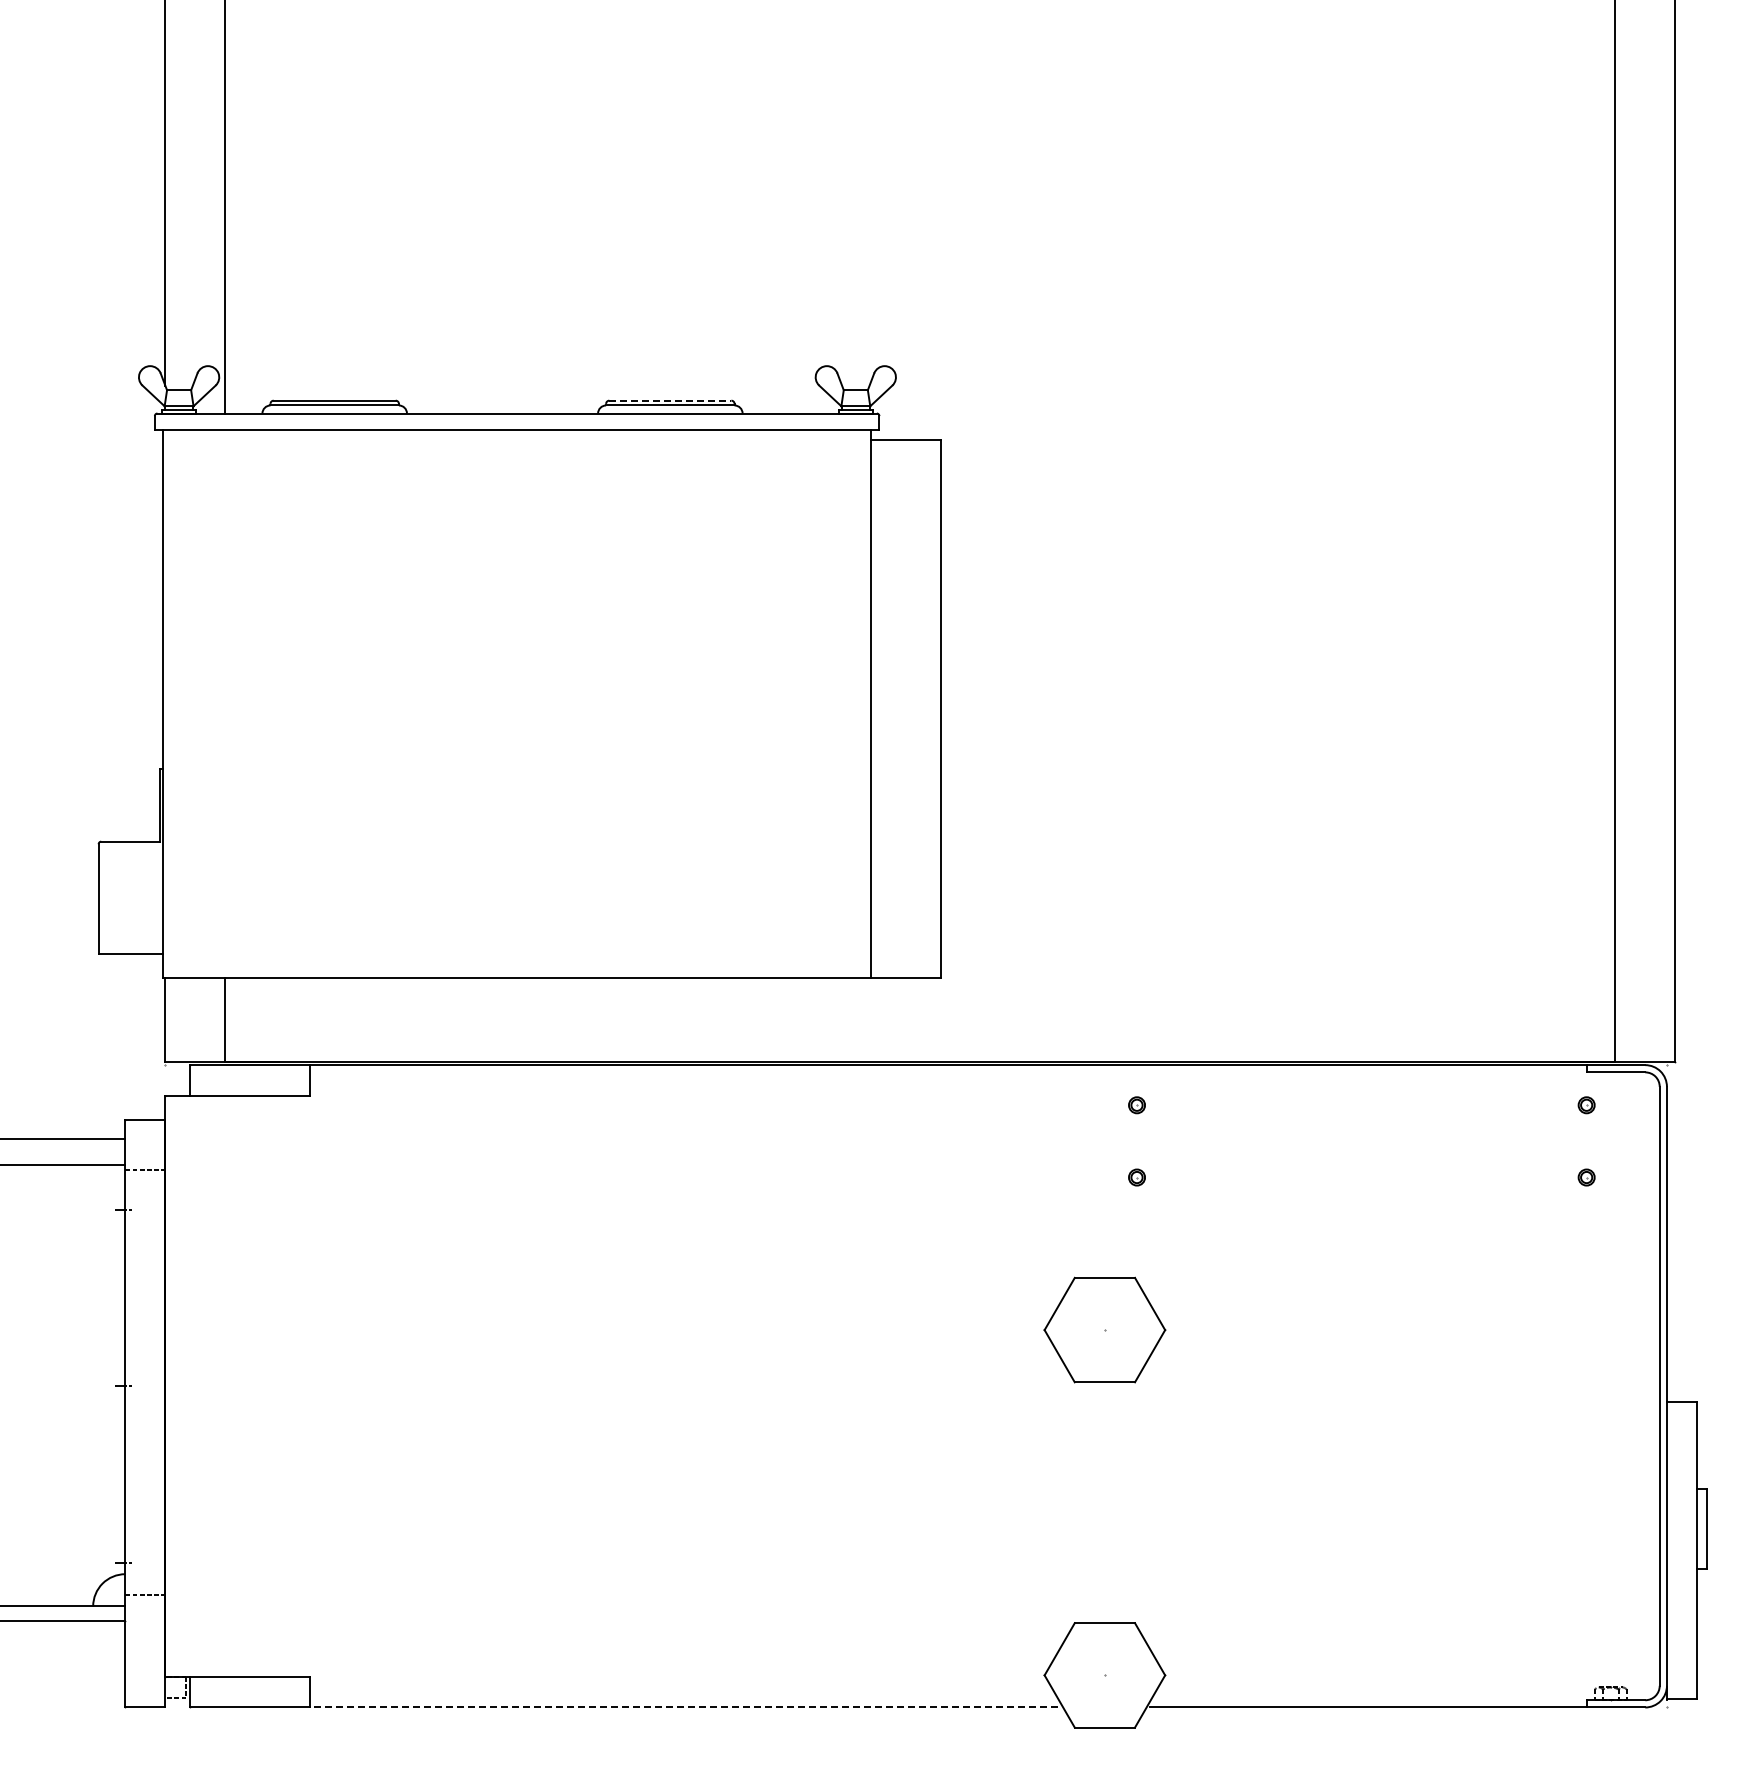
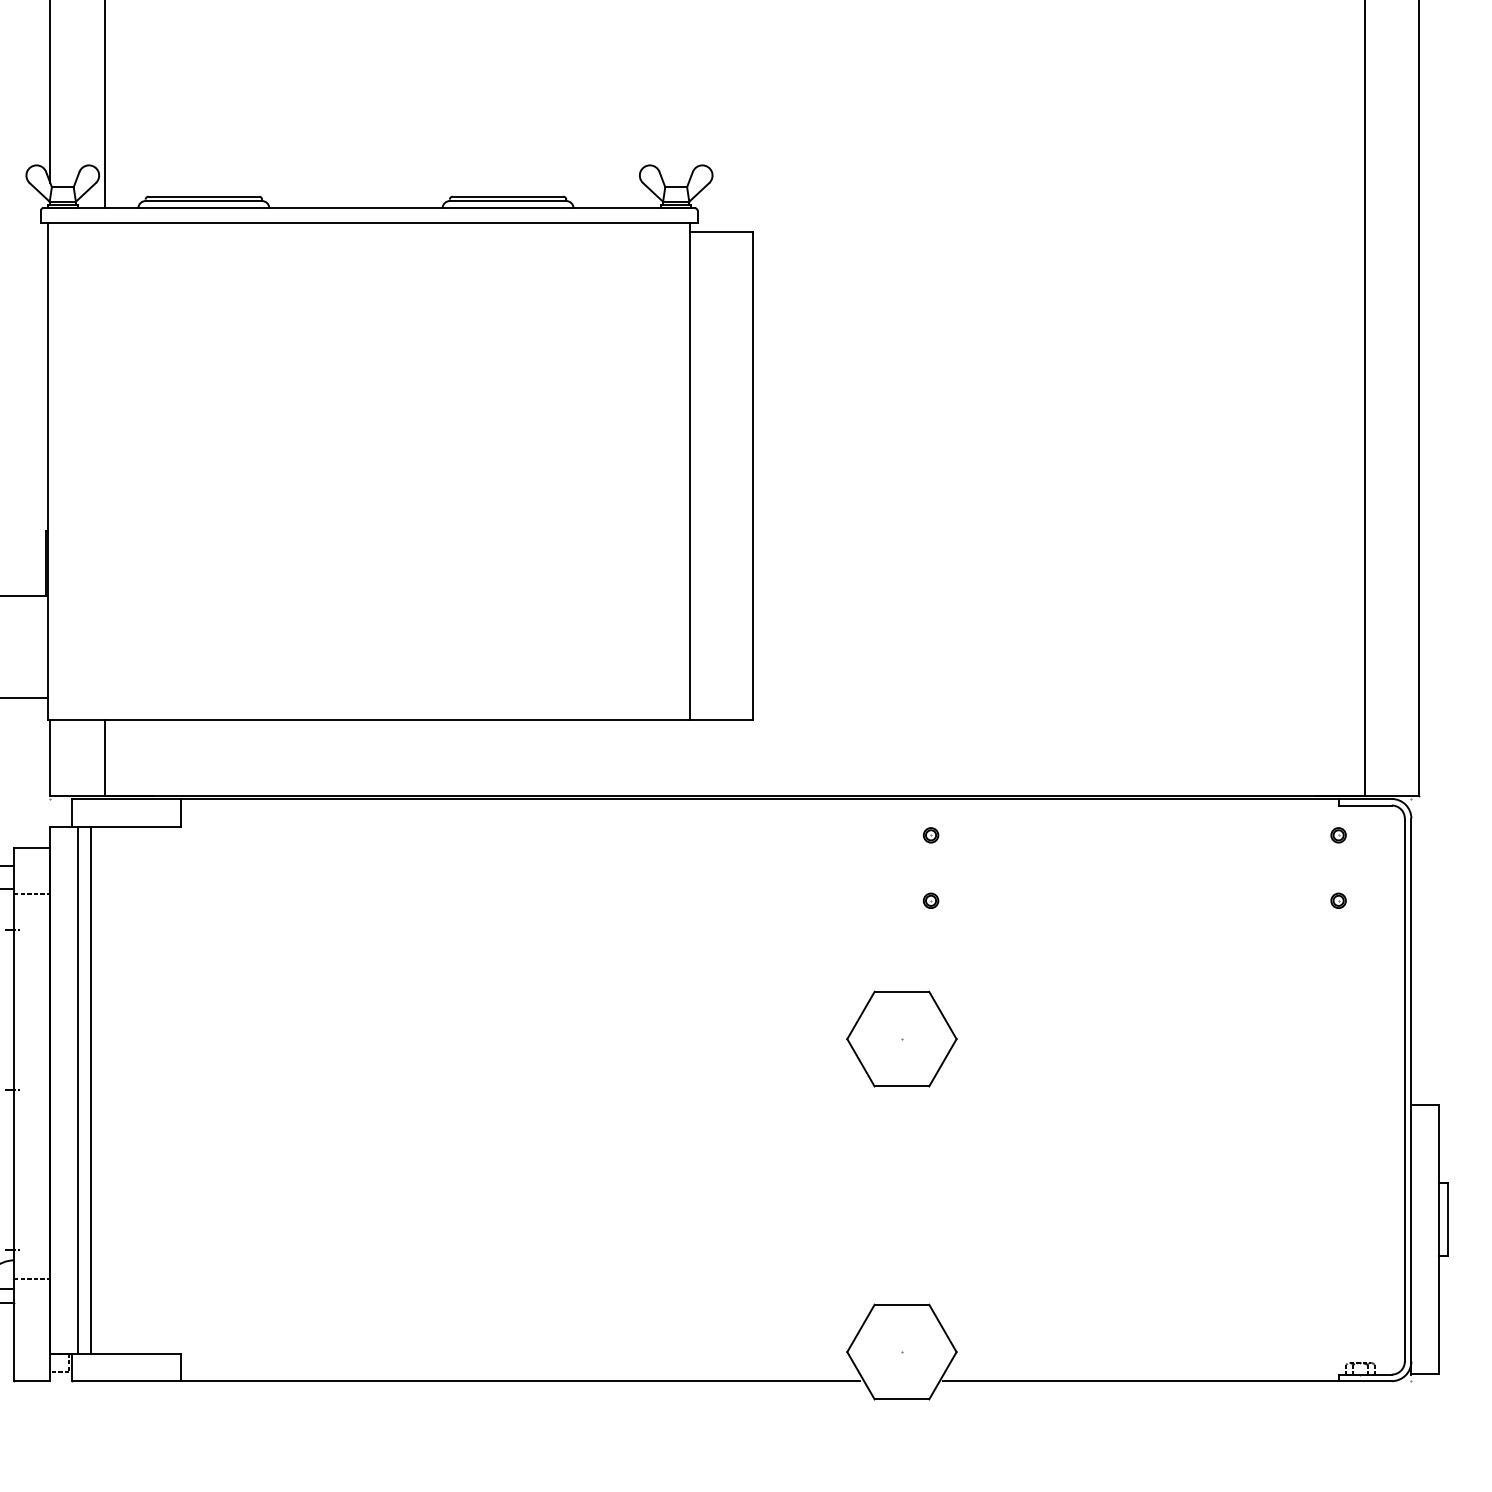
line: (670, 400) -> (508, 196), dashed -> solid
line: (195, 1385) -> (77, 1089), added
line: (210, 1385) -> (91, 1089), added
line: (683, 1707) -> (519, 1381), dashed -> solid

